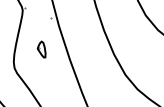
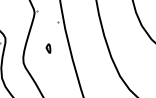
part: (41, 49) -> (48, 48), size x0.6

